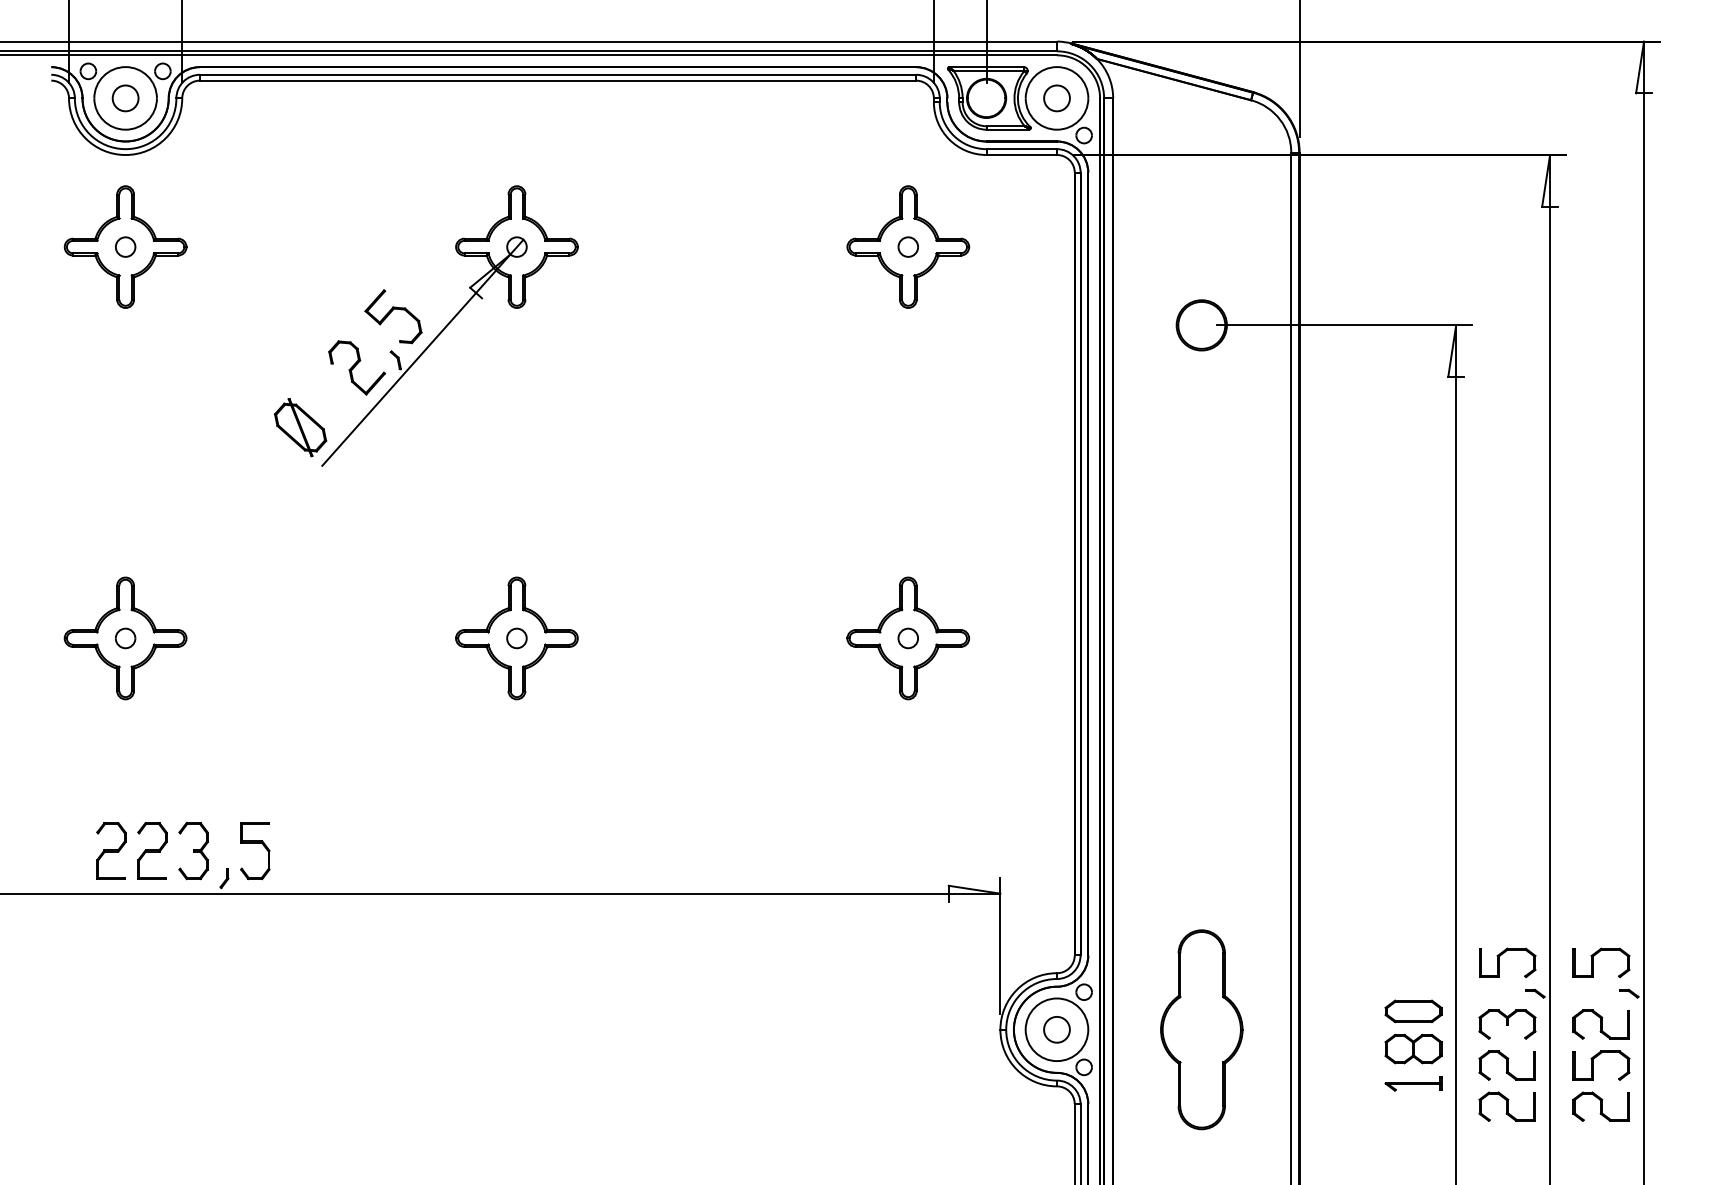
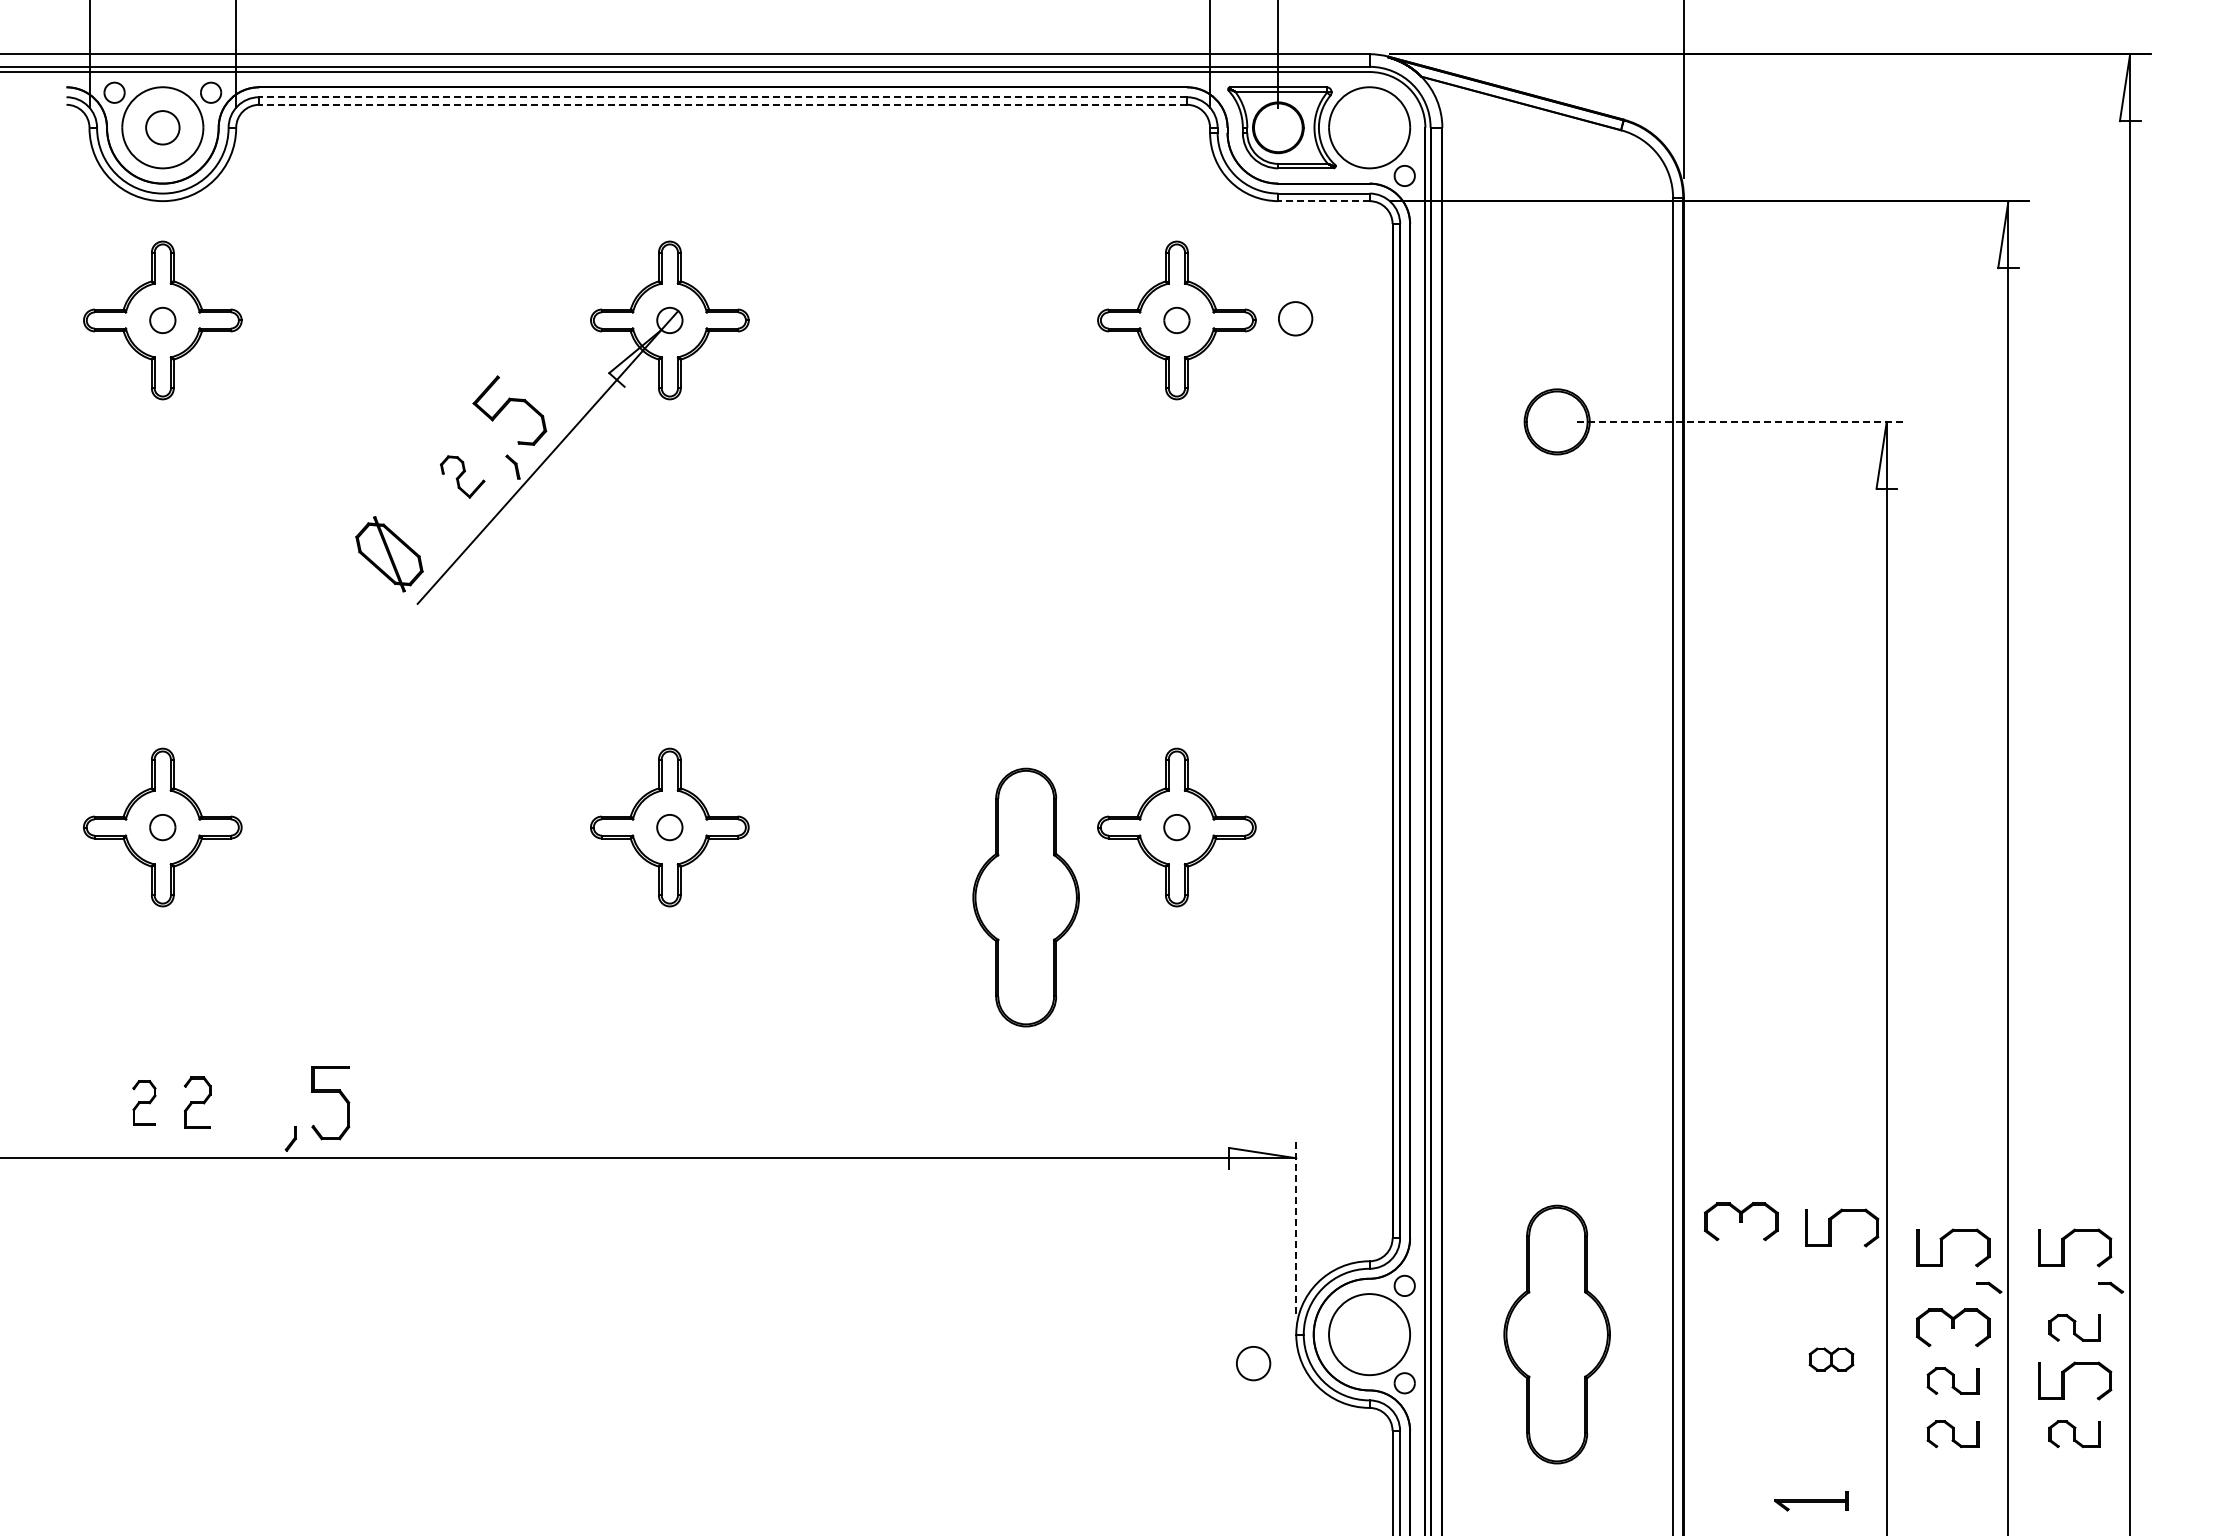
line: (558, 75) -> (723, 97), solid -> dashed
line: (558, 80) -> (723, 104), solid -> dashed
circle: (1056, 98) -> (1295, 318), moved
line: (1021, 155) -> (1323, 201), solid -> dashed
line: (1344, 325) -> (1742, 421), solid -> dashed
part: (356, 367) -> (462, 476), size x0.6
part: (791, 692) -> (1025, 897), added
part: (111, 850) -> (144, 1102), size x0.6
part: (152, 850) -> (197, 1102), size x0.7
part: (193, 850) -> (250, 1102), removed
part: (1343, 942) -> (1740, 1221), added
line: (1000, 945) -> (1296, 1225), solid -> dashed
part: (1413, 947) -> (1831, 1227), added
part: (1413, 1011) -> (1831, 1310), removed
part: (1601, 1024) -> (2074, 1327), size x0.7
circle: (1056, 1029) -> (1253, 1363), moved
part: (1413, 1049) -> (1831, 1359), size x0.6
part: (1506, 1065) -> (1952, 1380), size x0.7
part: (1413, 1083) -> (1811, 1501), moved
part: (1506, 1106) -> (1952, 1433), size x0.7
part: (1601, 1106) -> (2074, 1433), size x0.7

